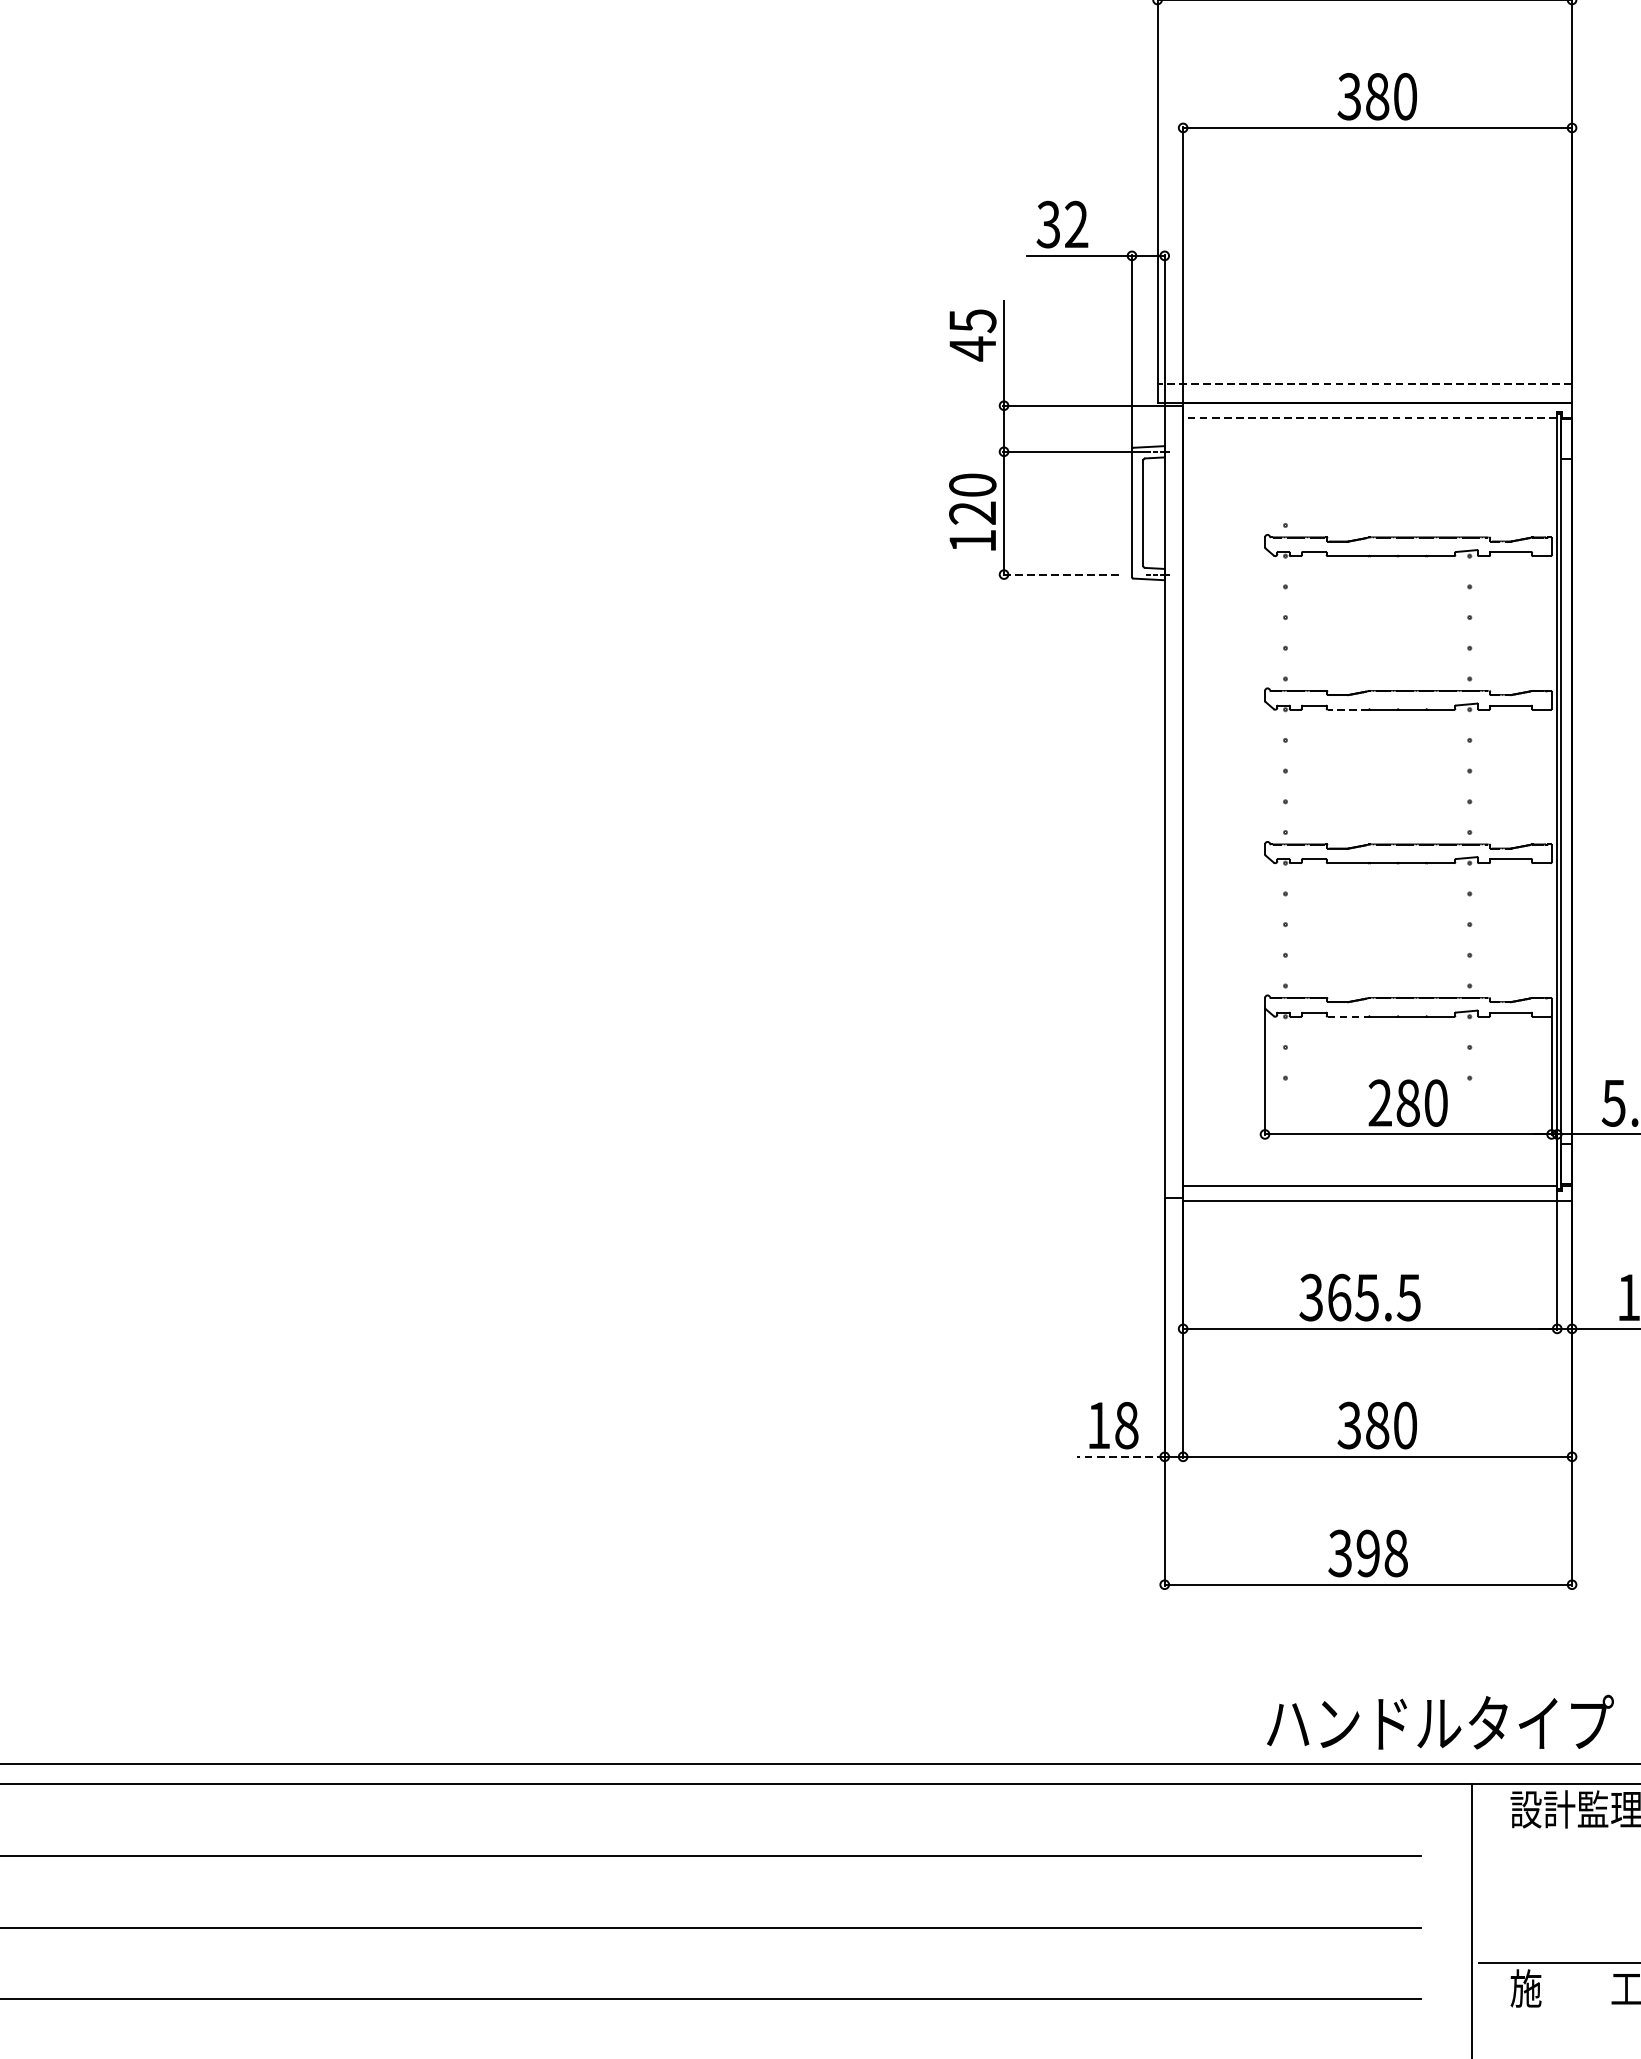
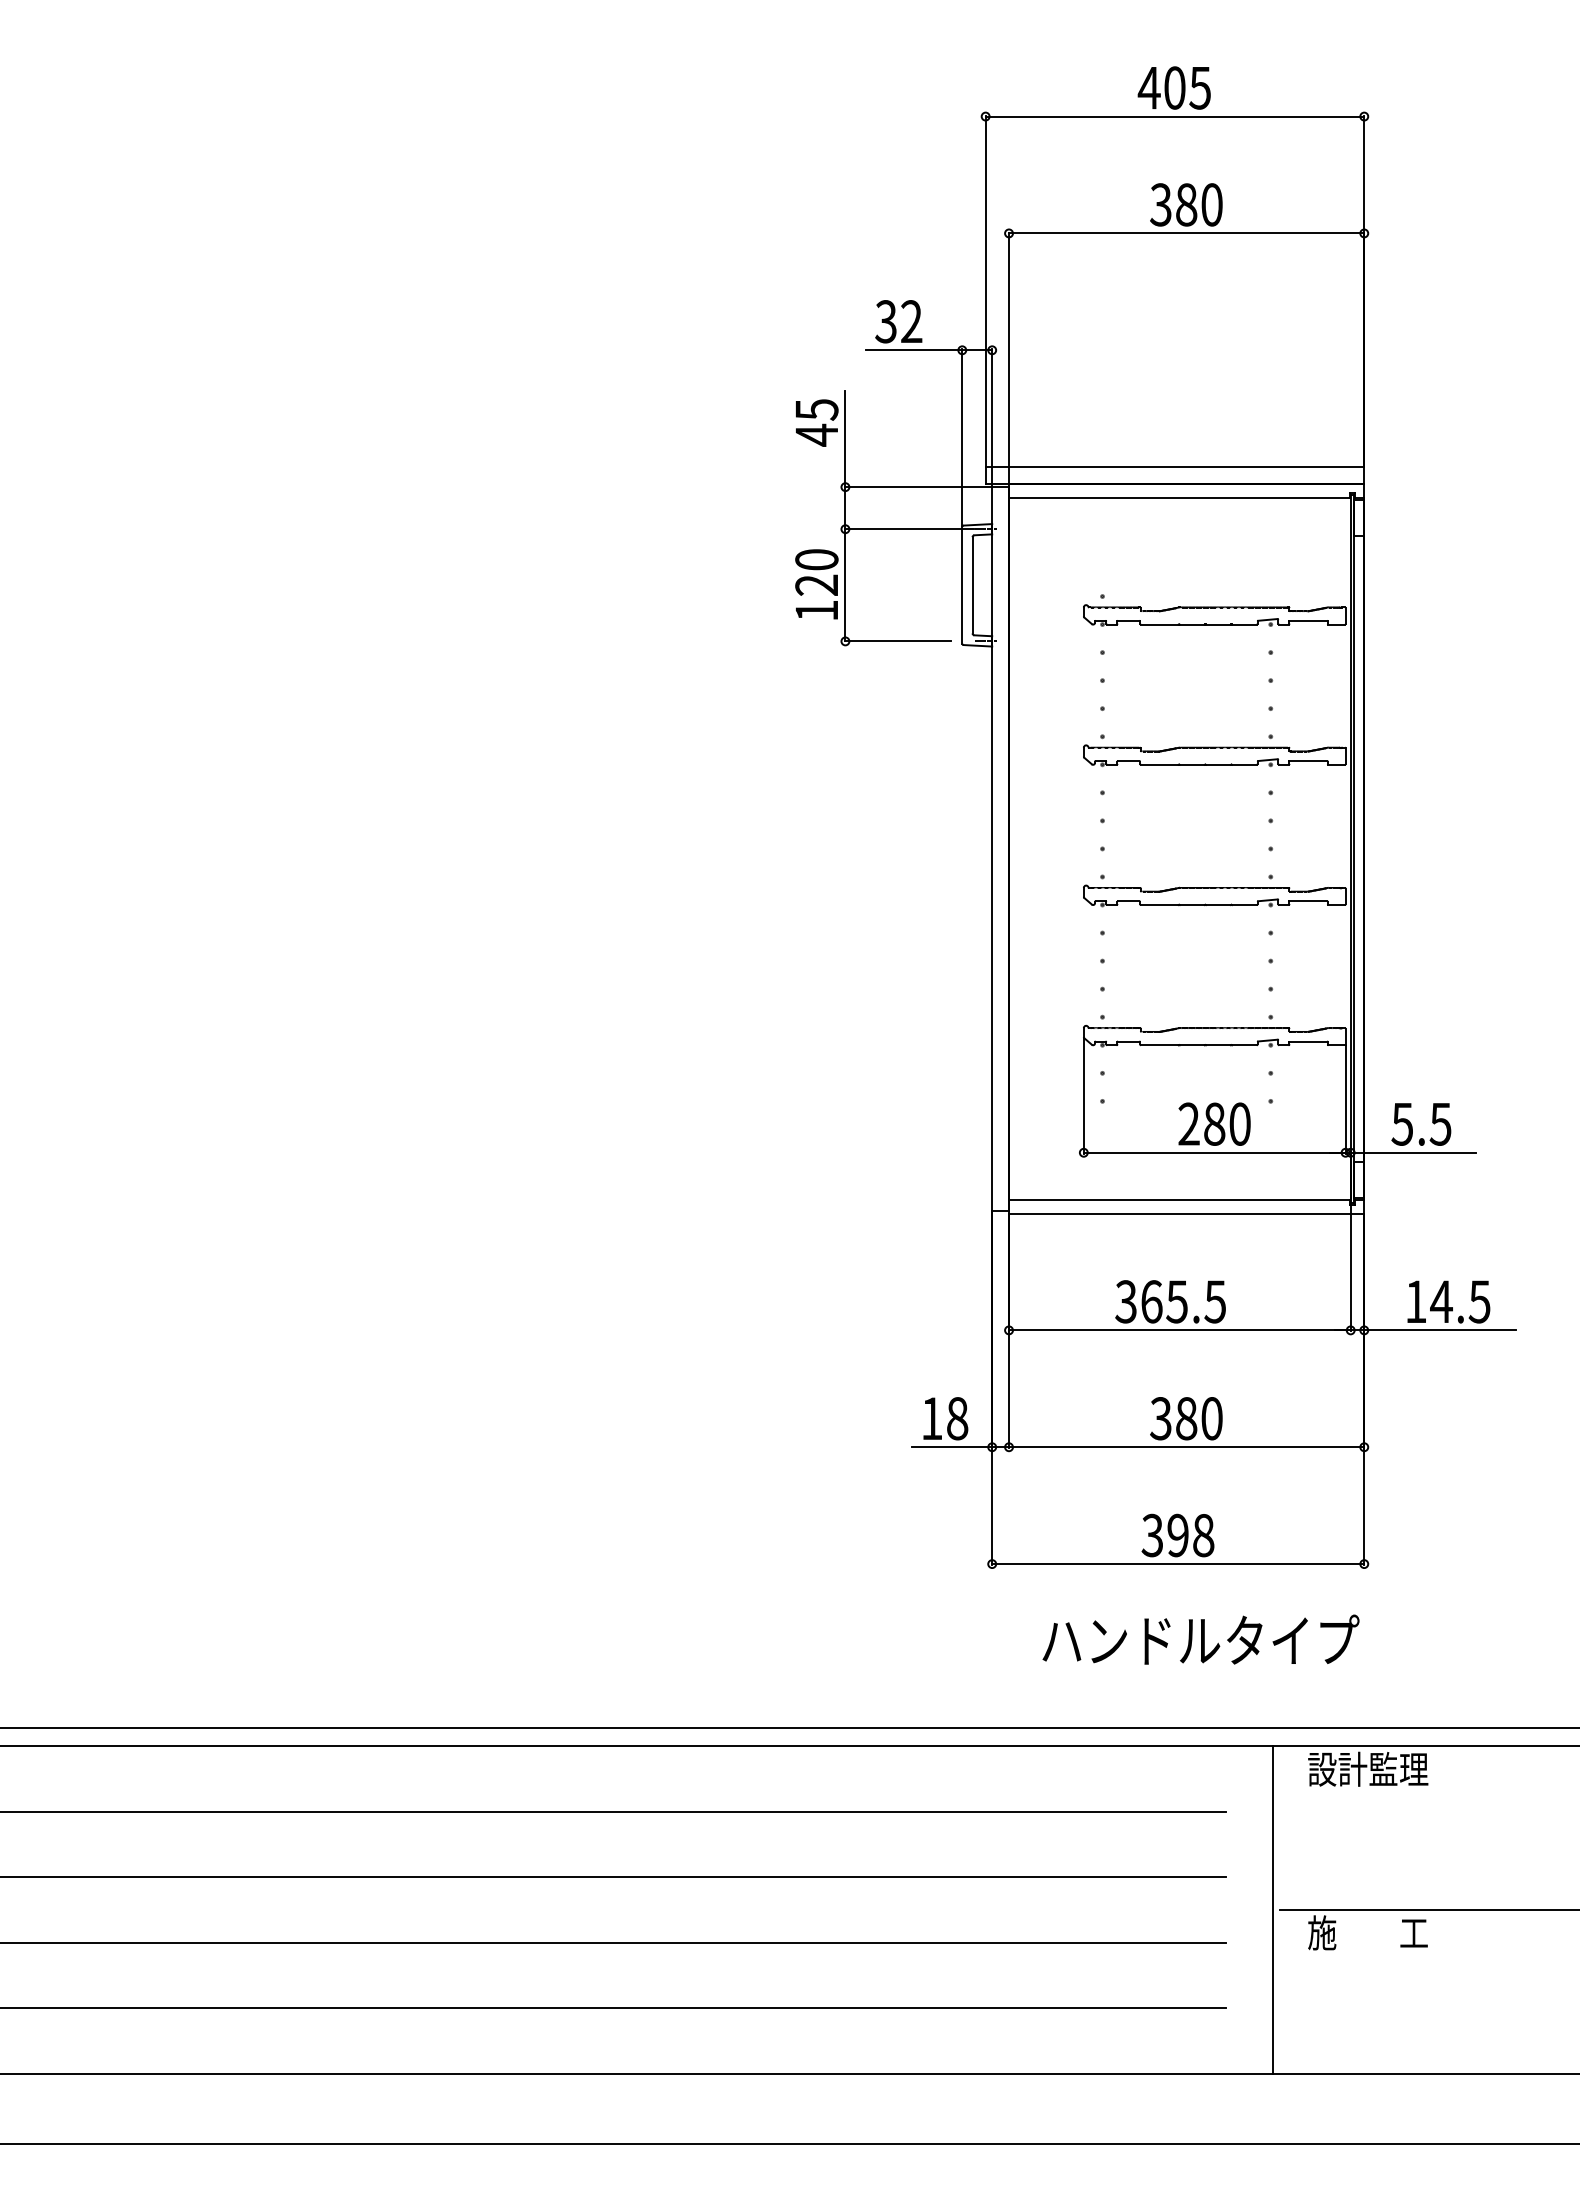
line: (1364, 384) -> (1174, 467), dashed -> solid
line: (1369, 418) -> (1179, 498), dashed -> solid
line: (1061, 574) -> (897, 641), dashed -> solid
line: (1347, 709) -> (1159, 764), dashed -> solid
line: (1347, 1016) -> (1159, 1045), dashed -> solid
line: (1120, 1457) -> (951, 1447), dashed -> solid
text: (1439, 1722) -> (1200, 1639), moved

